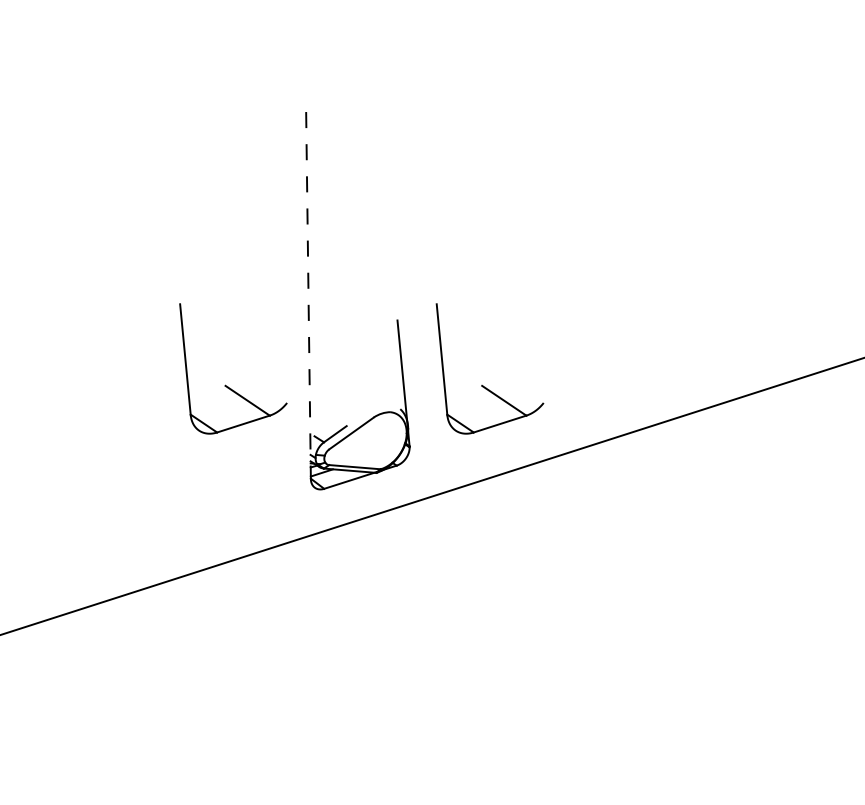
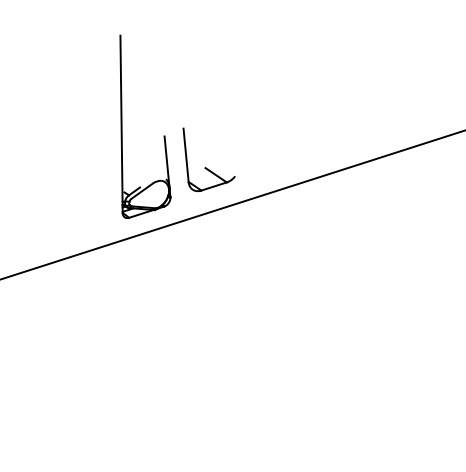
line: (308, 295) -> (121, 124), dashed -> solid
part: (227, 384) -> (82, 167), removed

